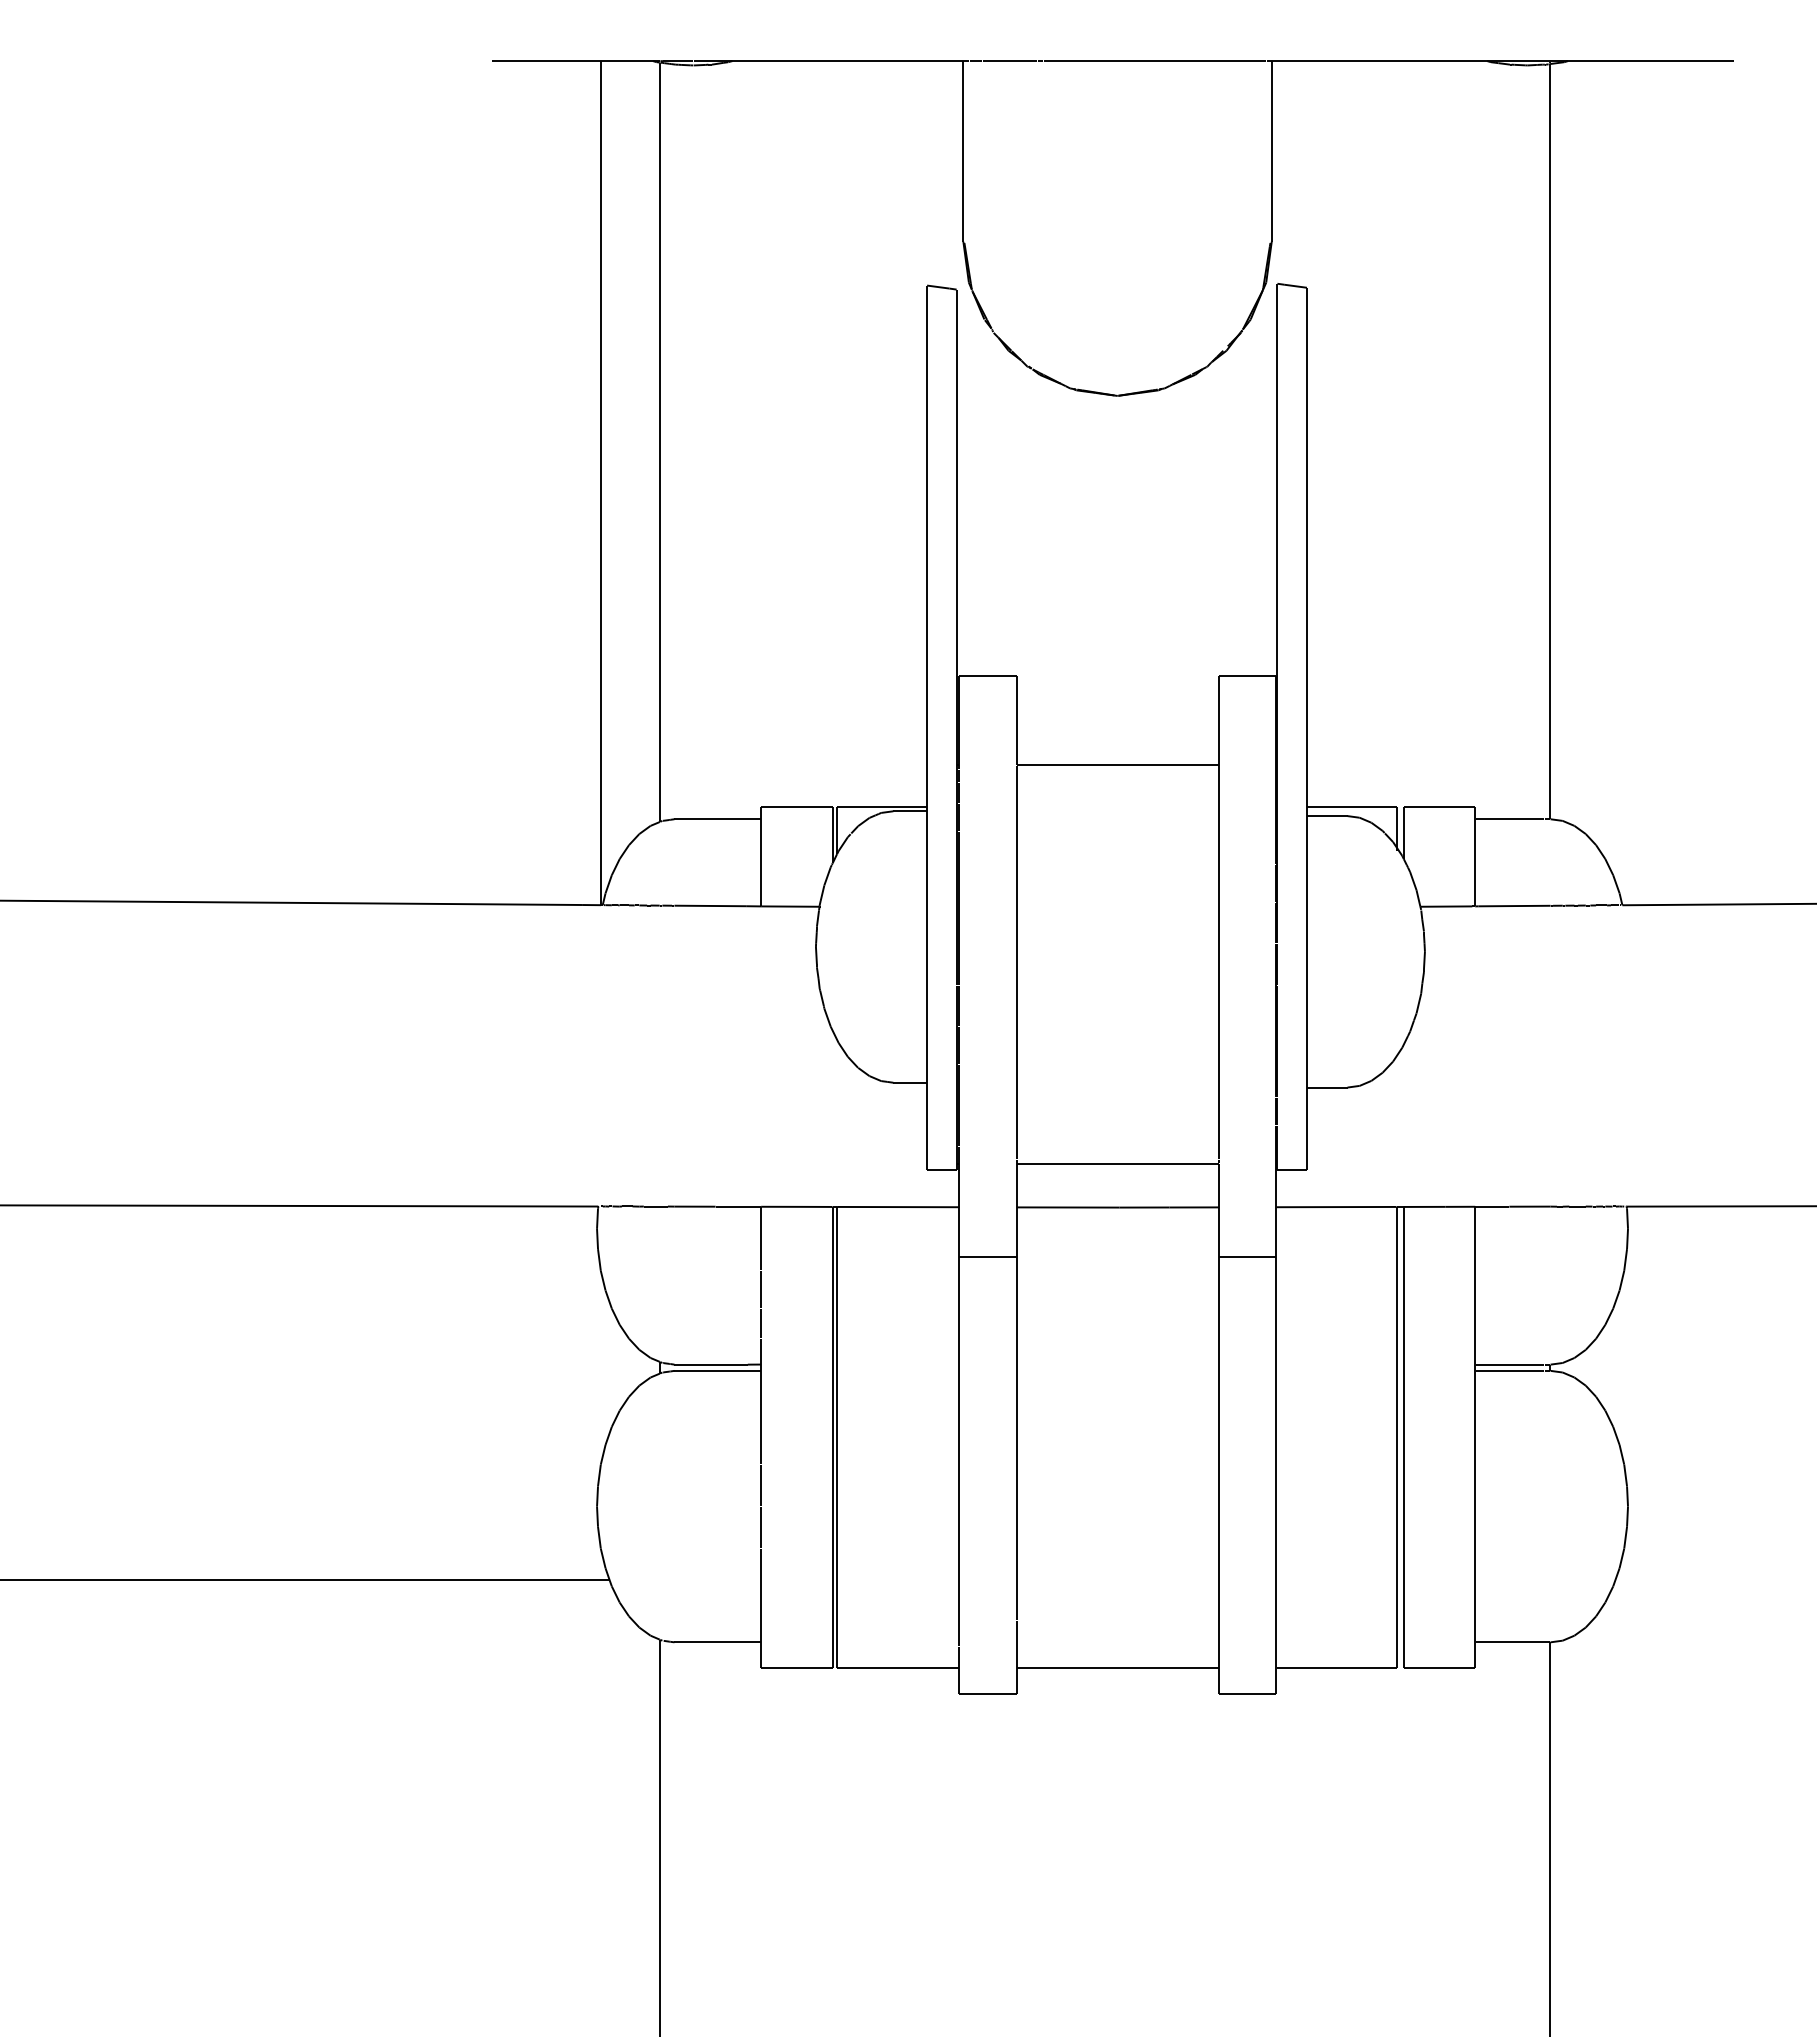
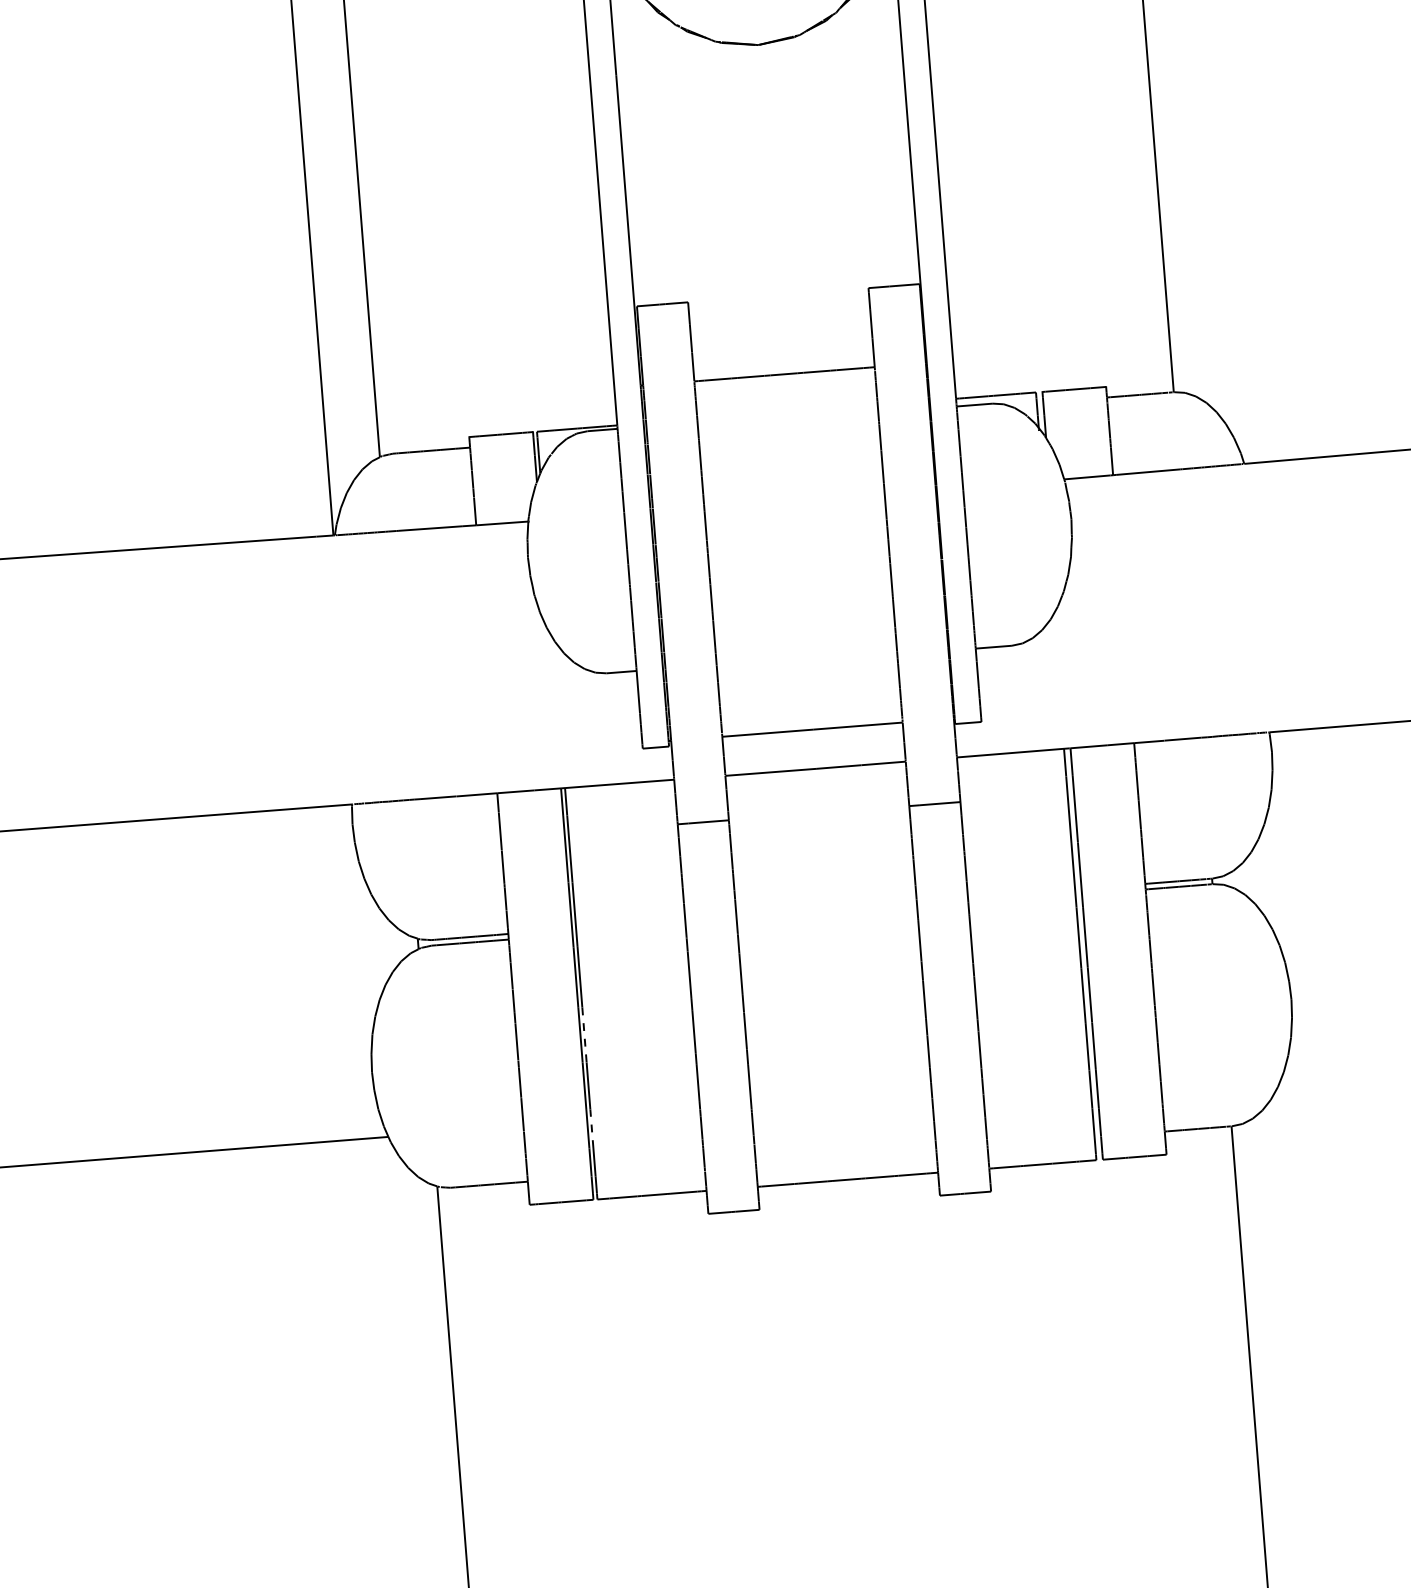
line: (837, 1483) -> (584, 1034), solid -> dashed
line: (837, 1589) -> (592, 1129), solid -> dashed

